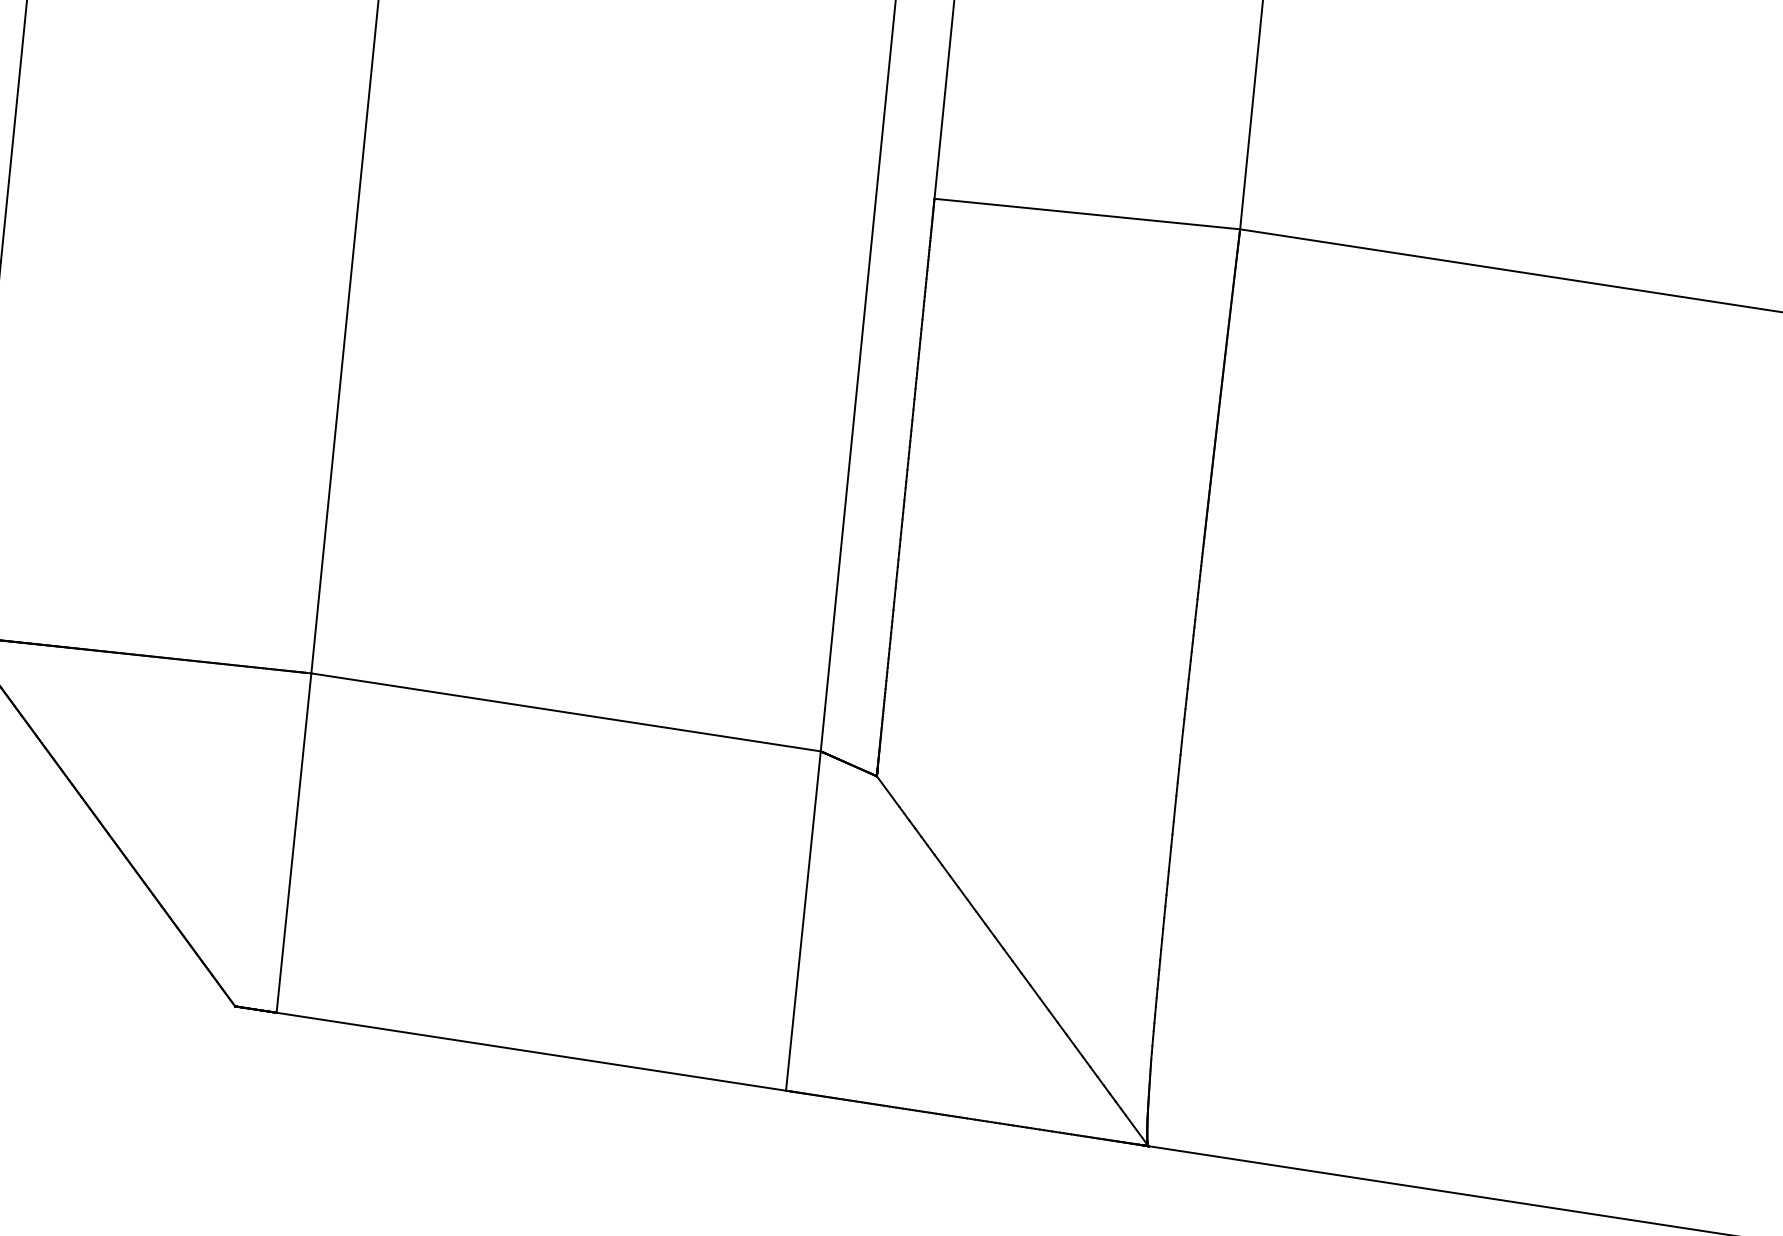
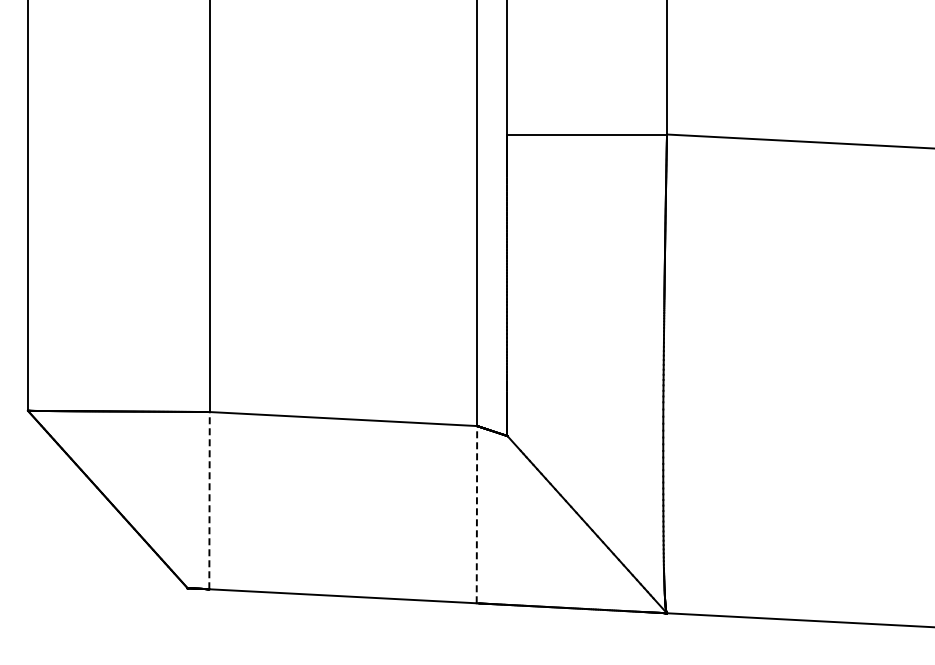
line: (293, 842) -> (209, 500), solid -> dashed
line: (802, 920) -> (476, 514), solid -> dashed

